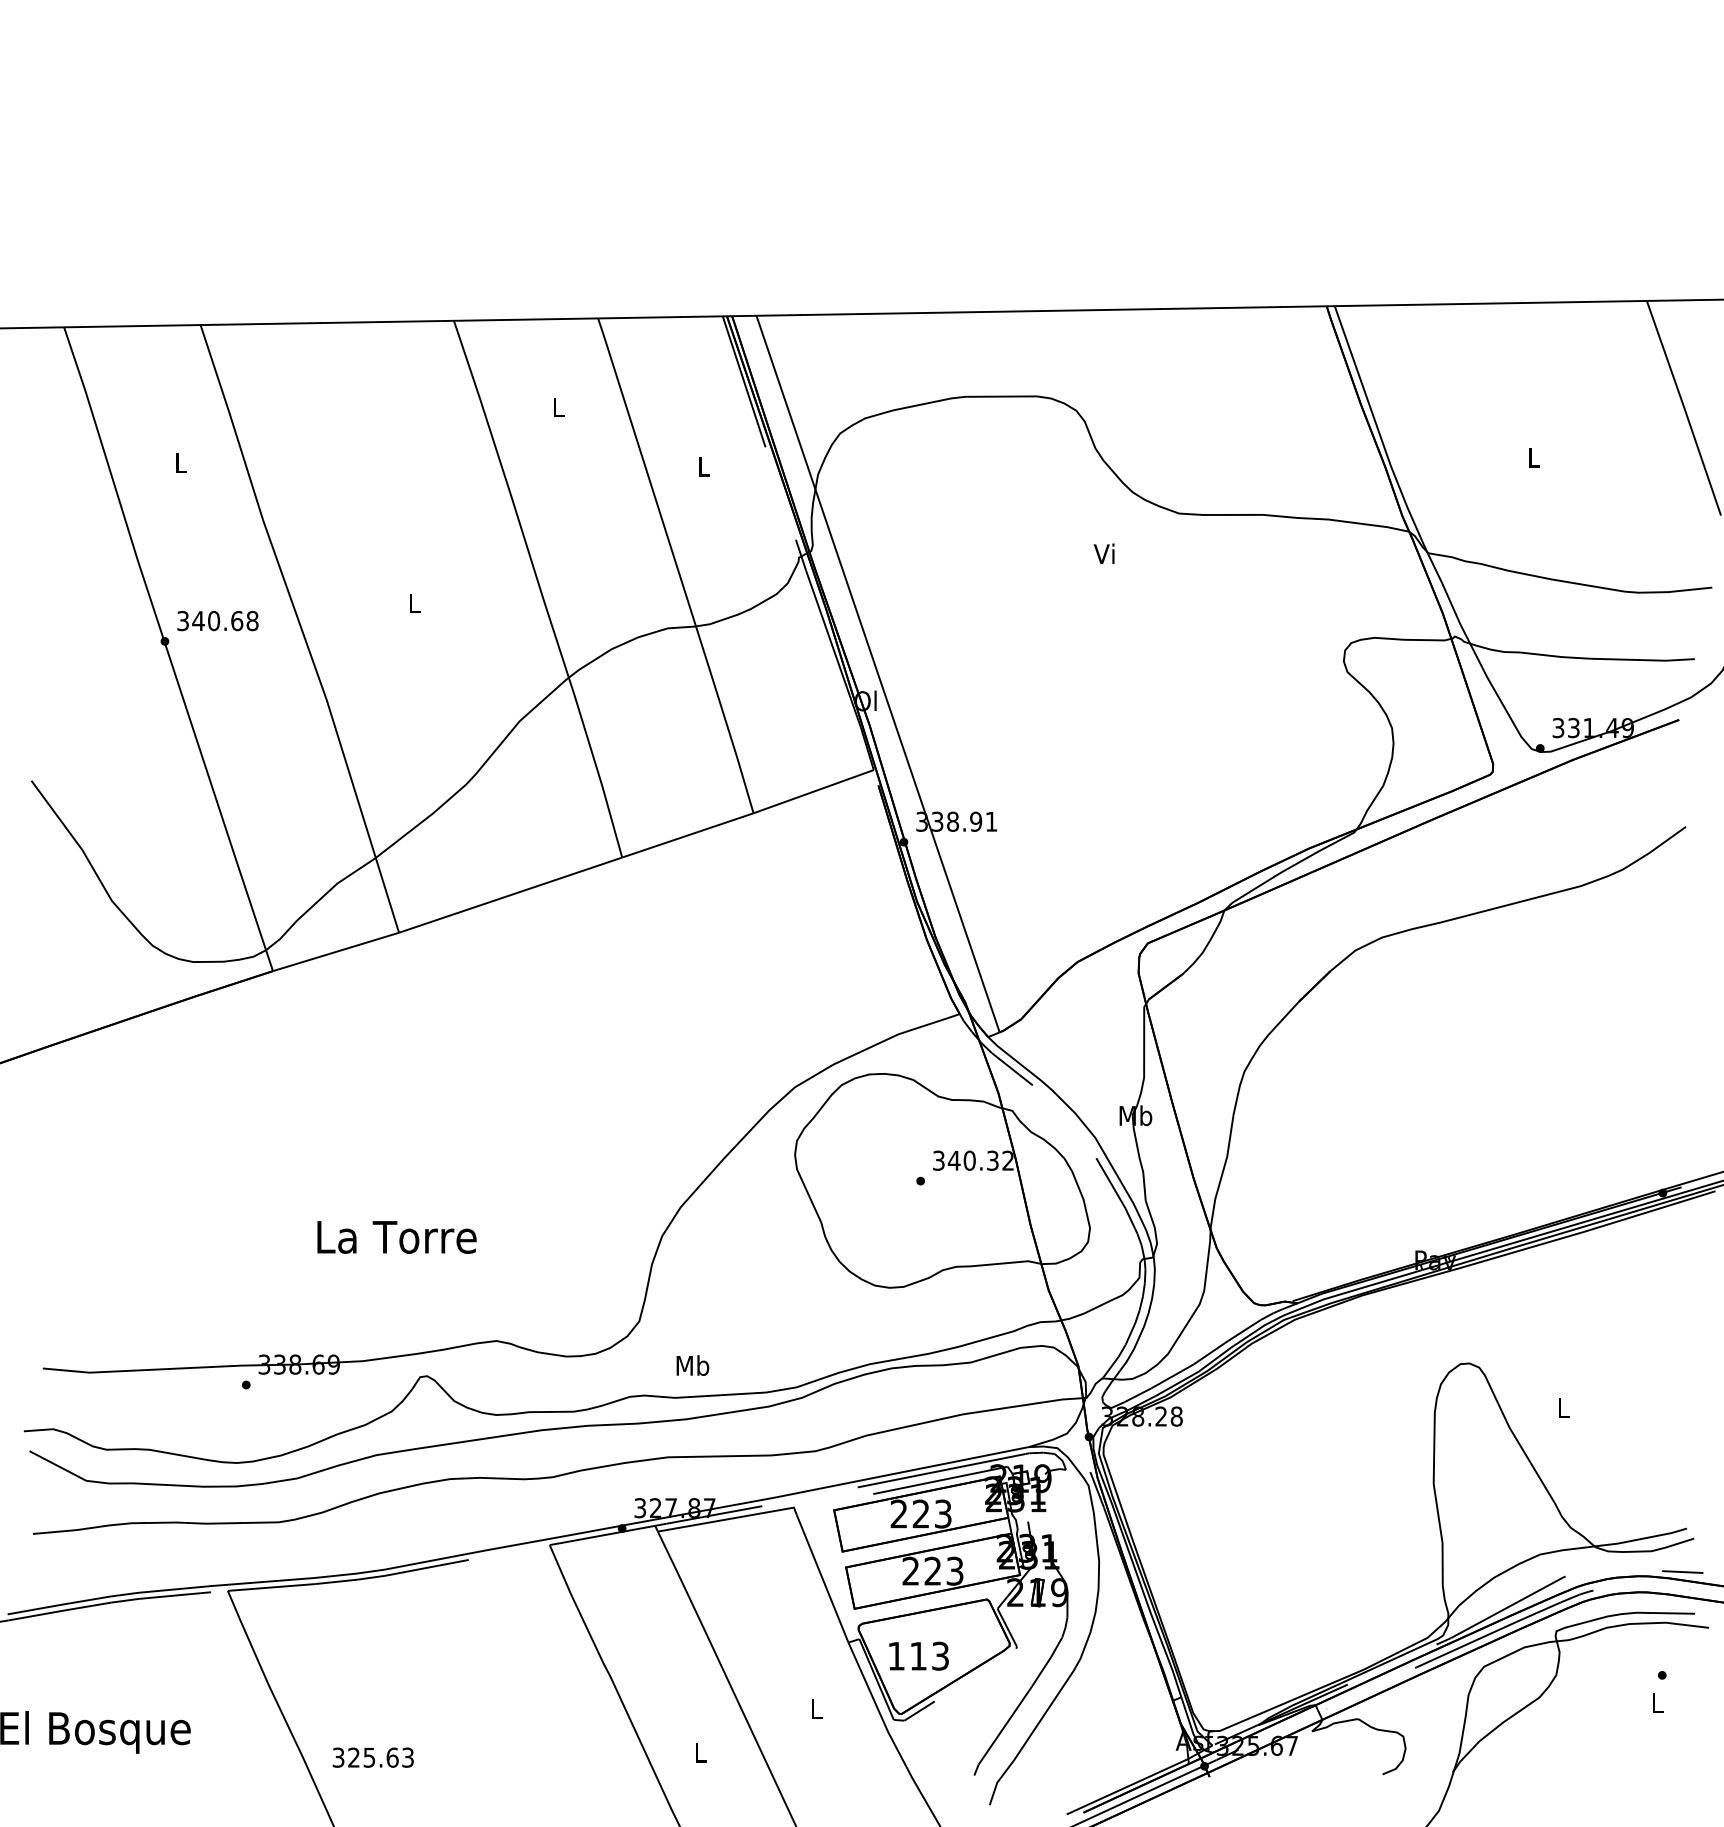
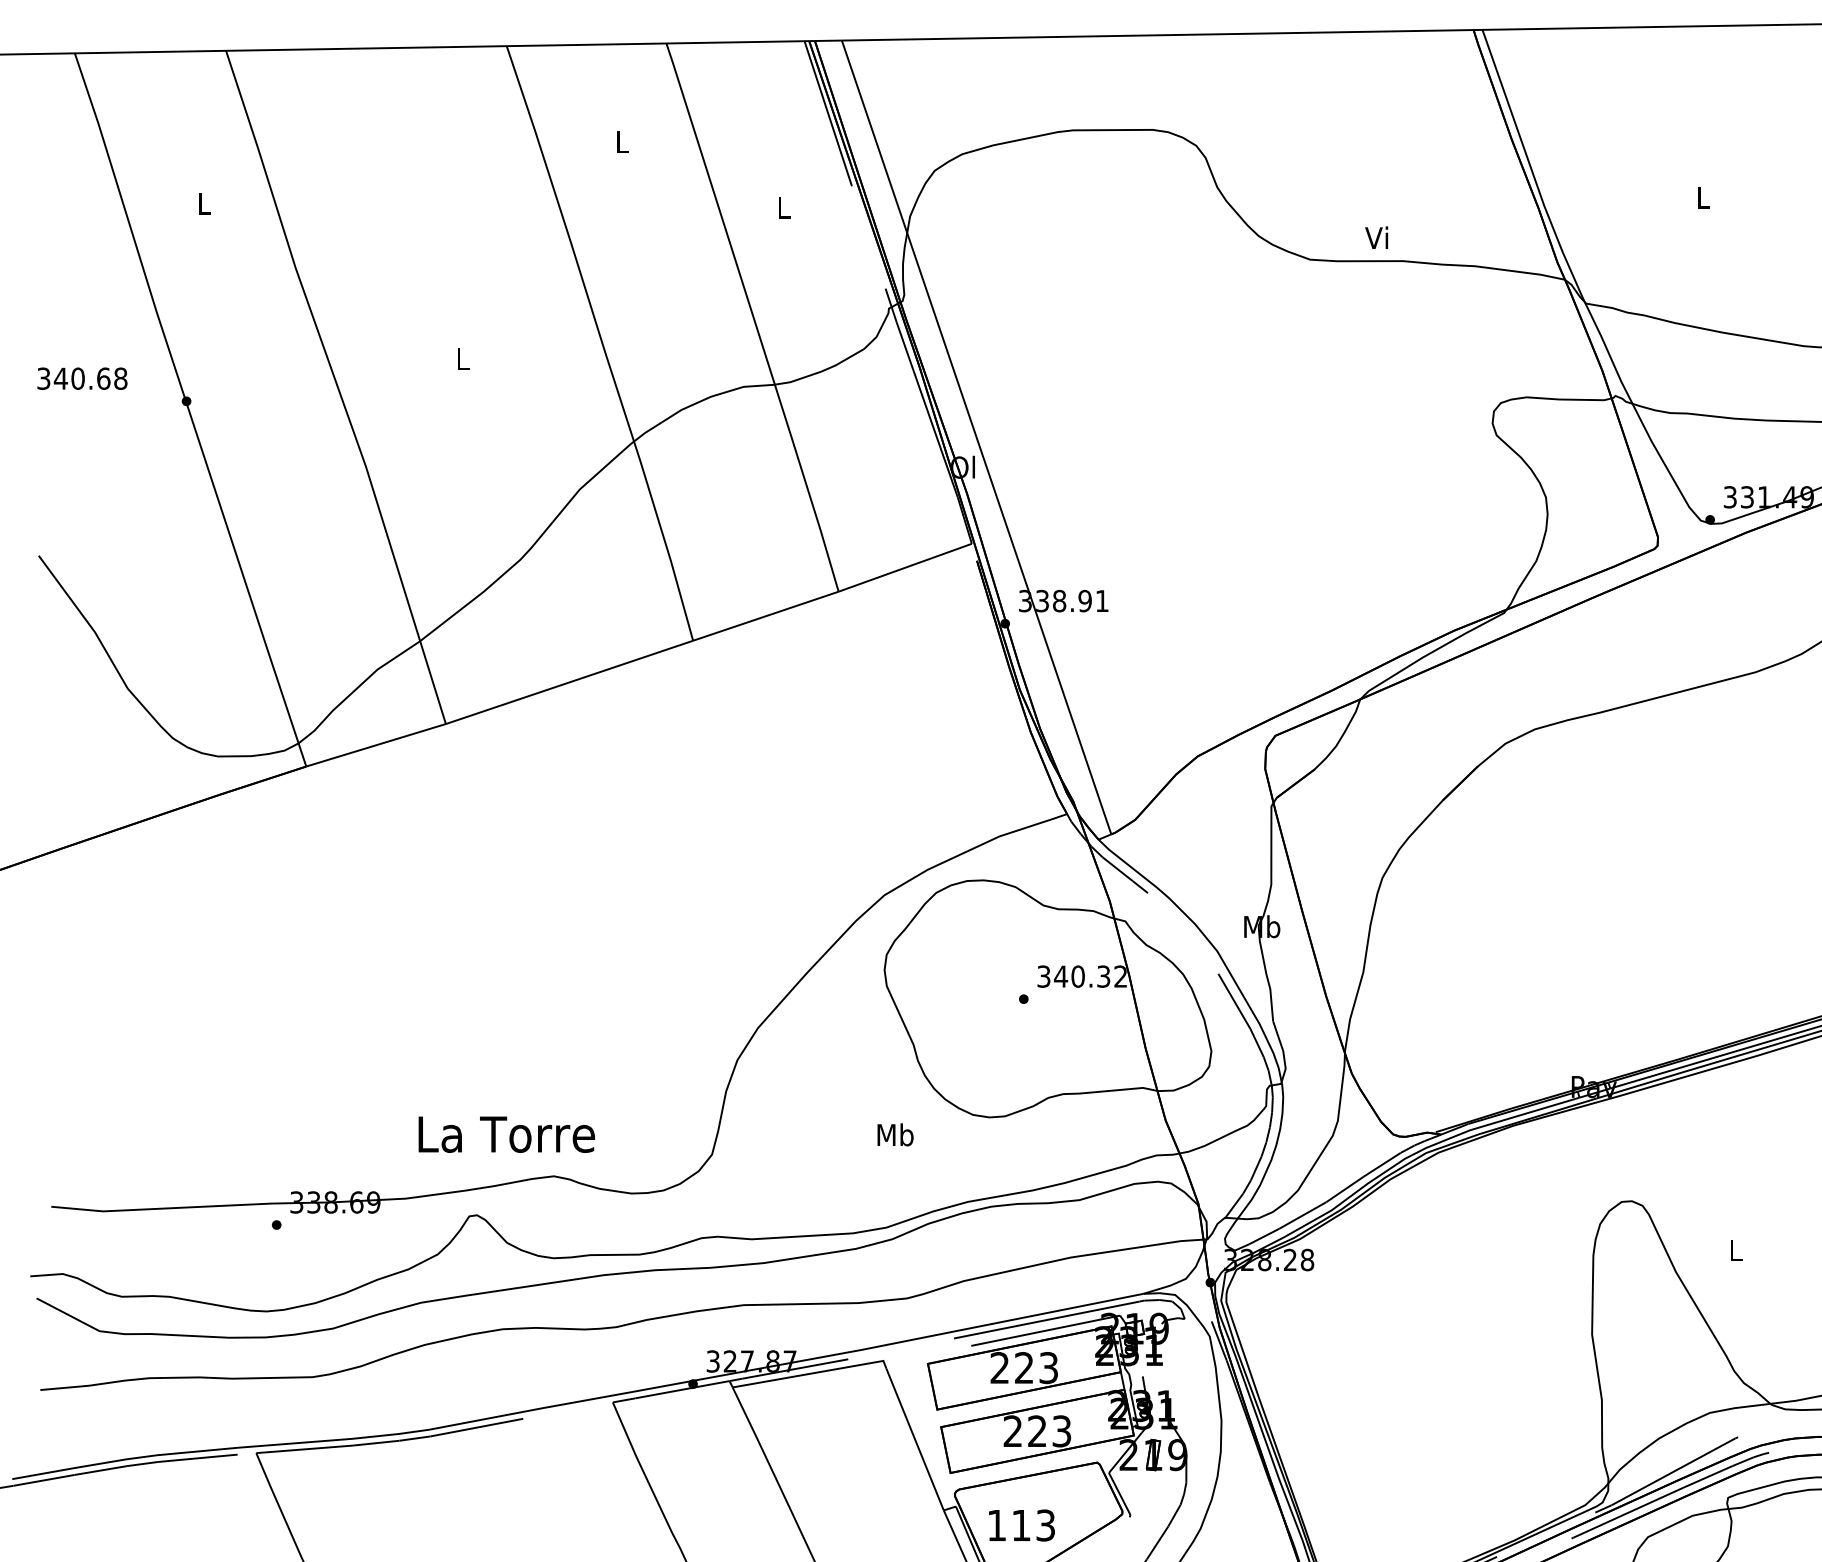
text: (1103, 553) -> (1375, 237), moved
text: (217, 621) -> (81, 379), moved
text: (396, 1237) -> (506, 1134), moved
text: (692, 1365) -> (895, 1134), moved

